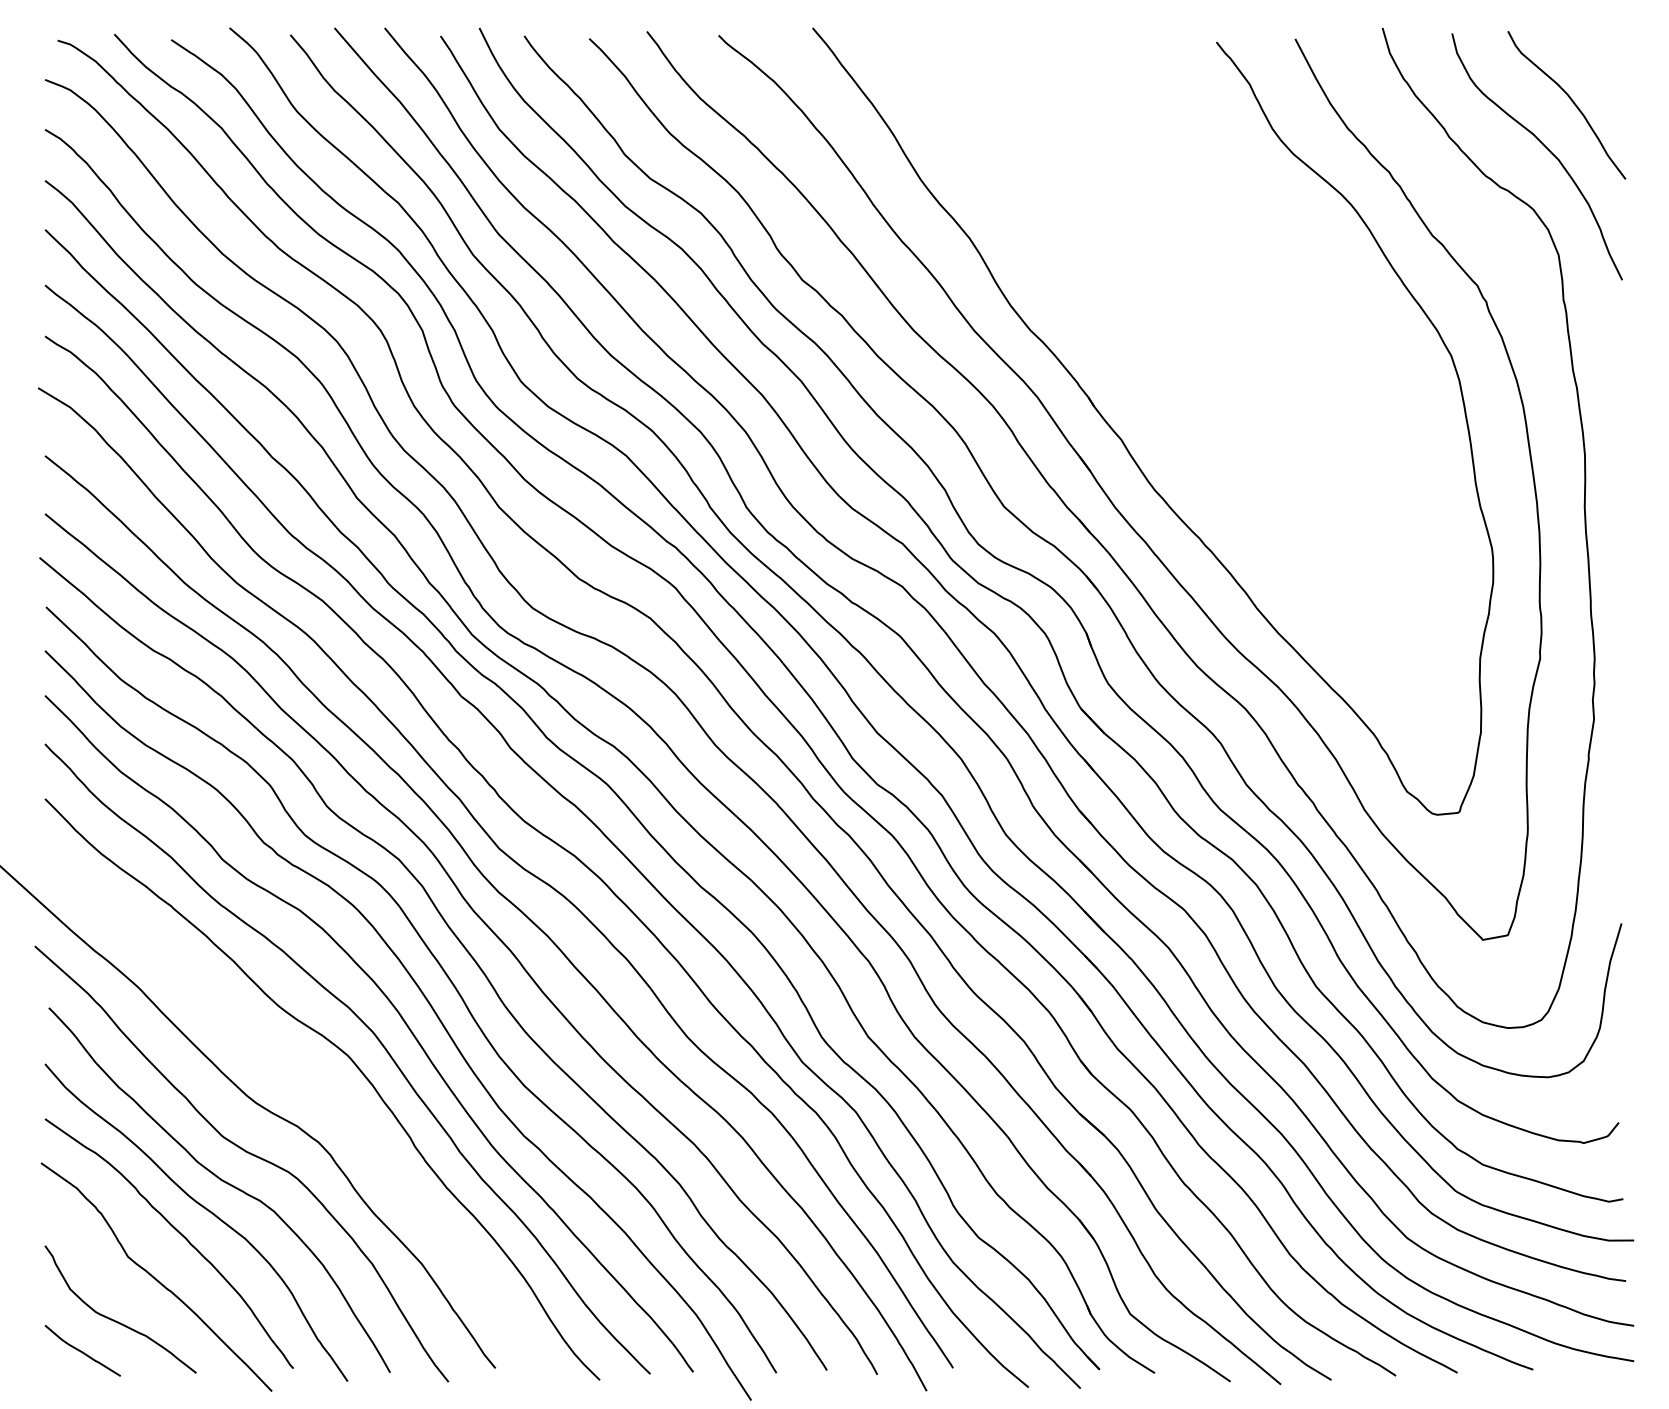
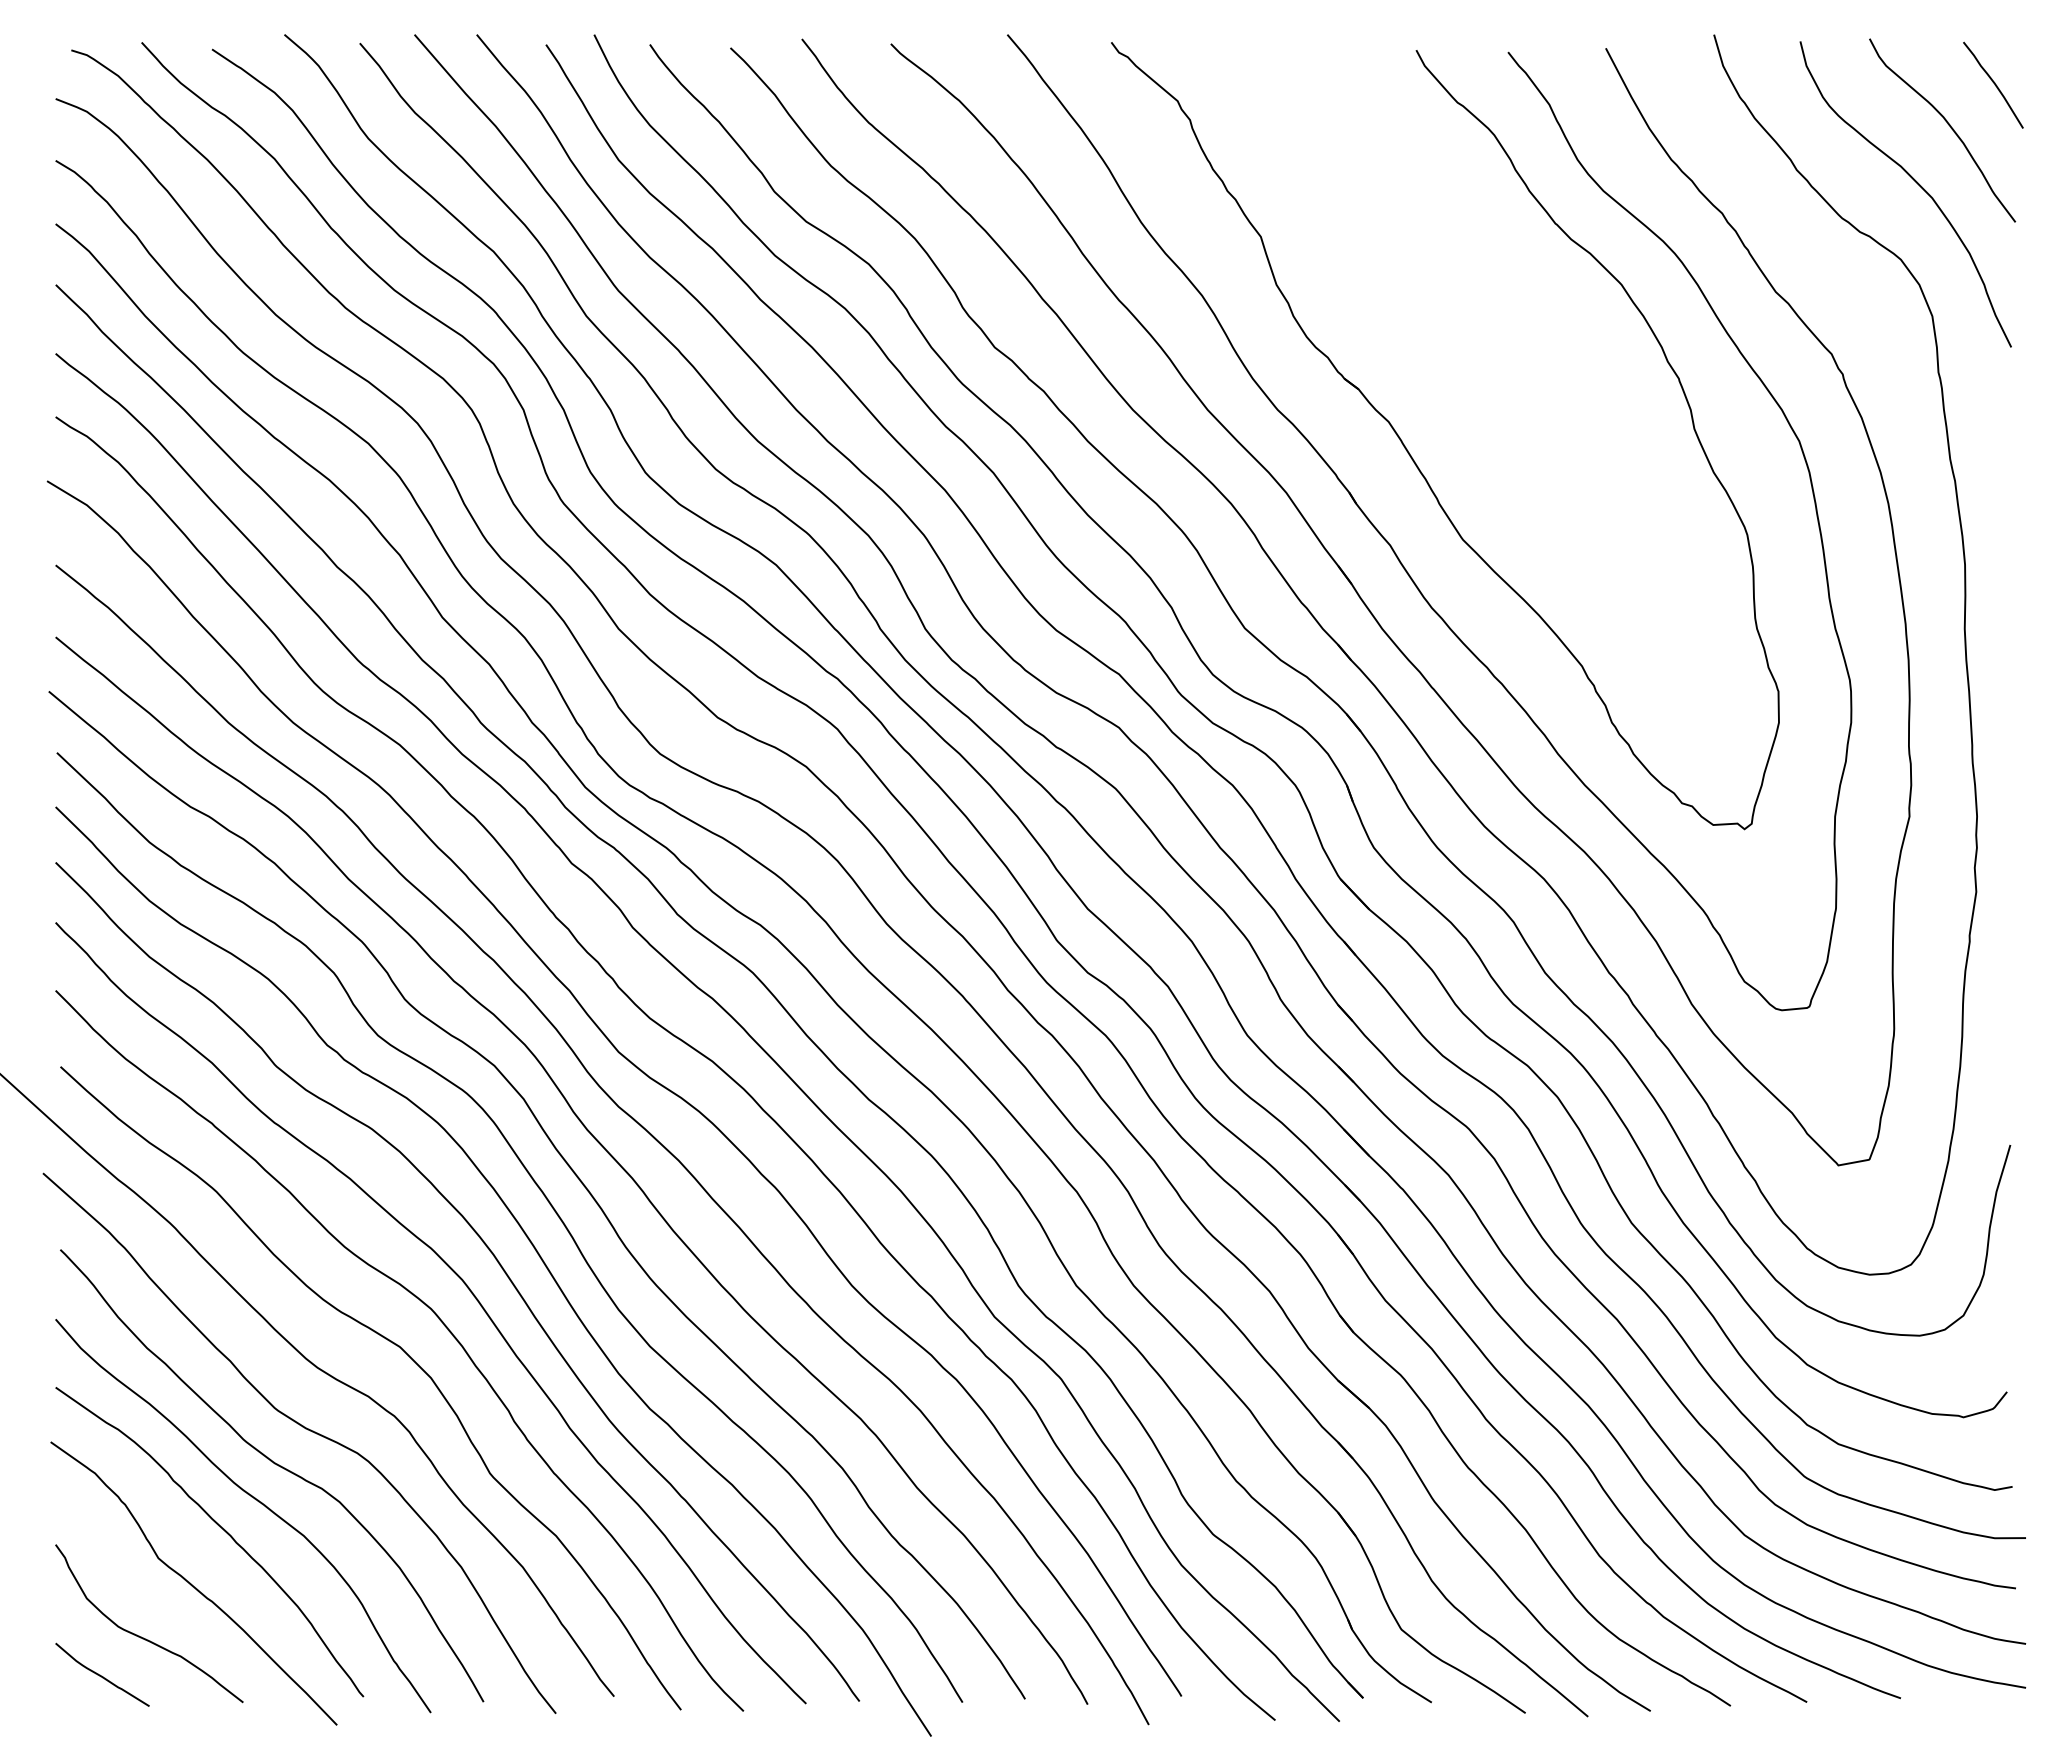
curve: (1607, 67) -> (1993, 83), added
part: (1140, 369) -> (1413, 458), added
curve: (327, 1091) -> (405, 1353), added

